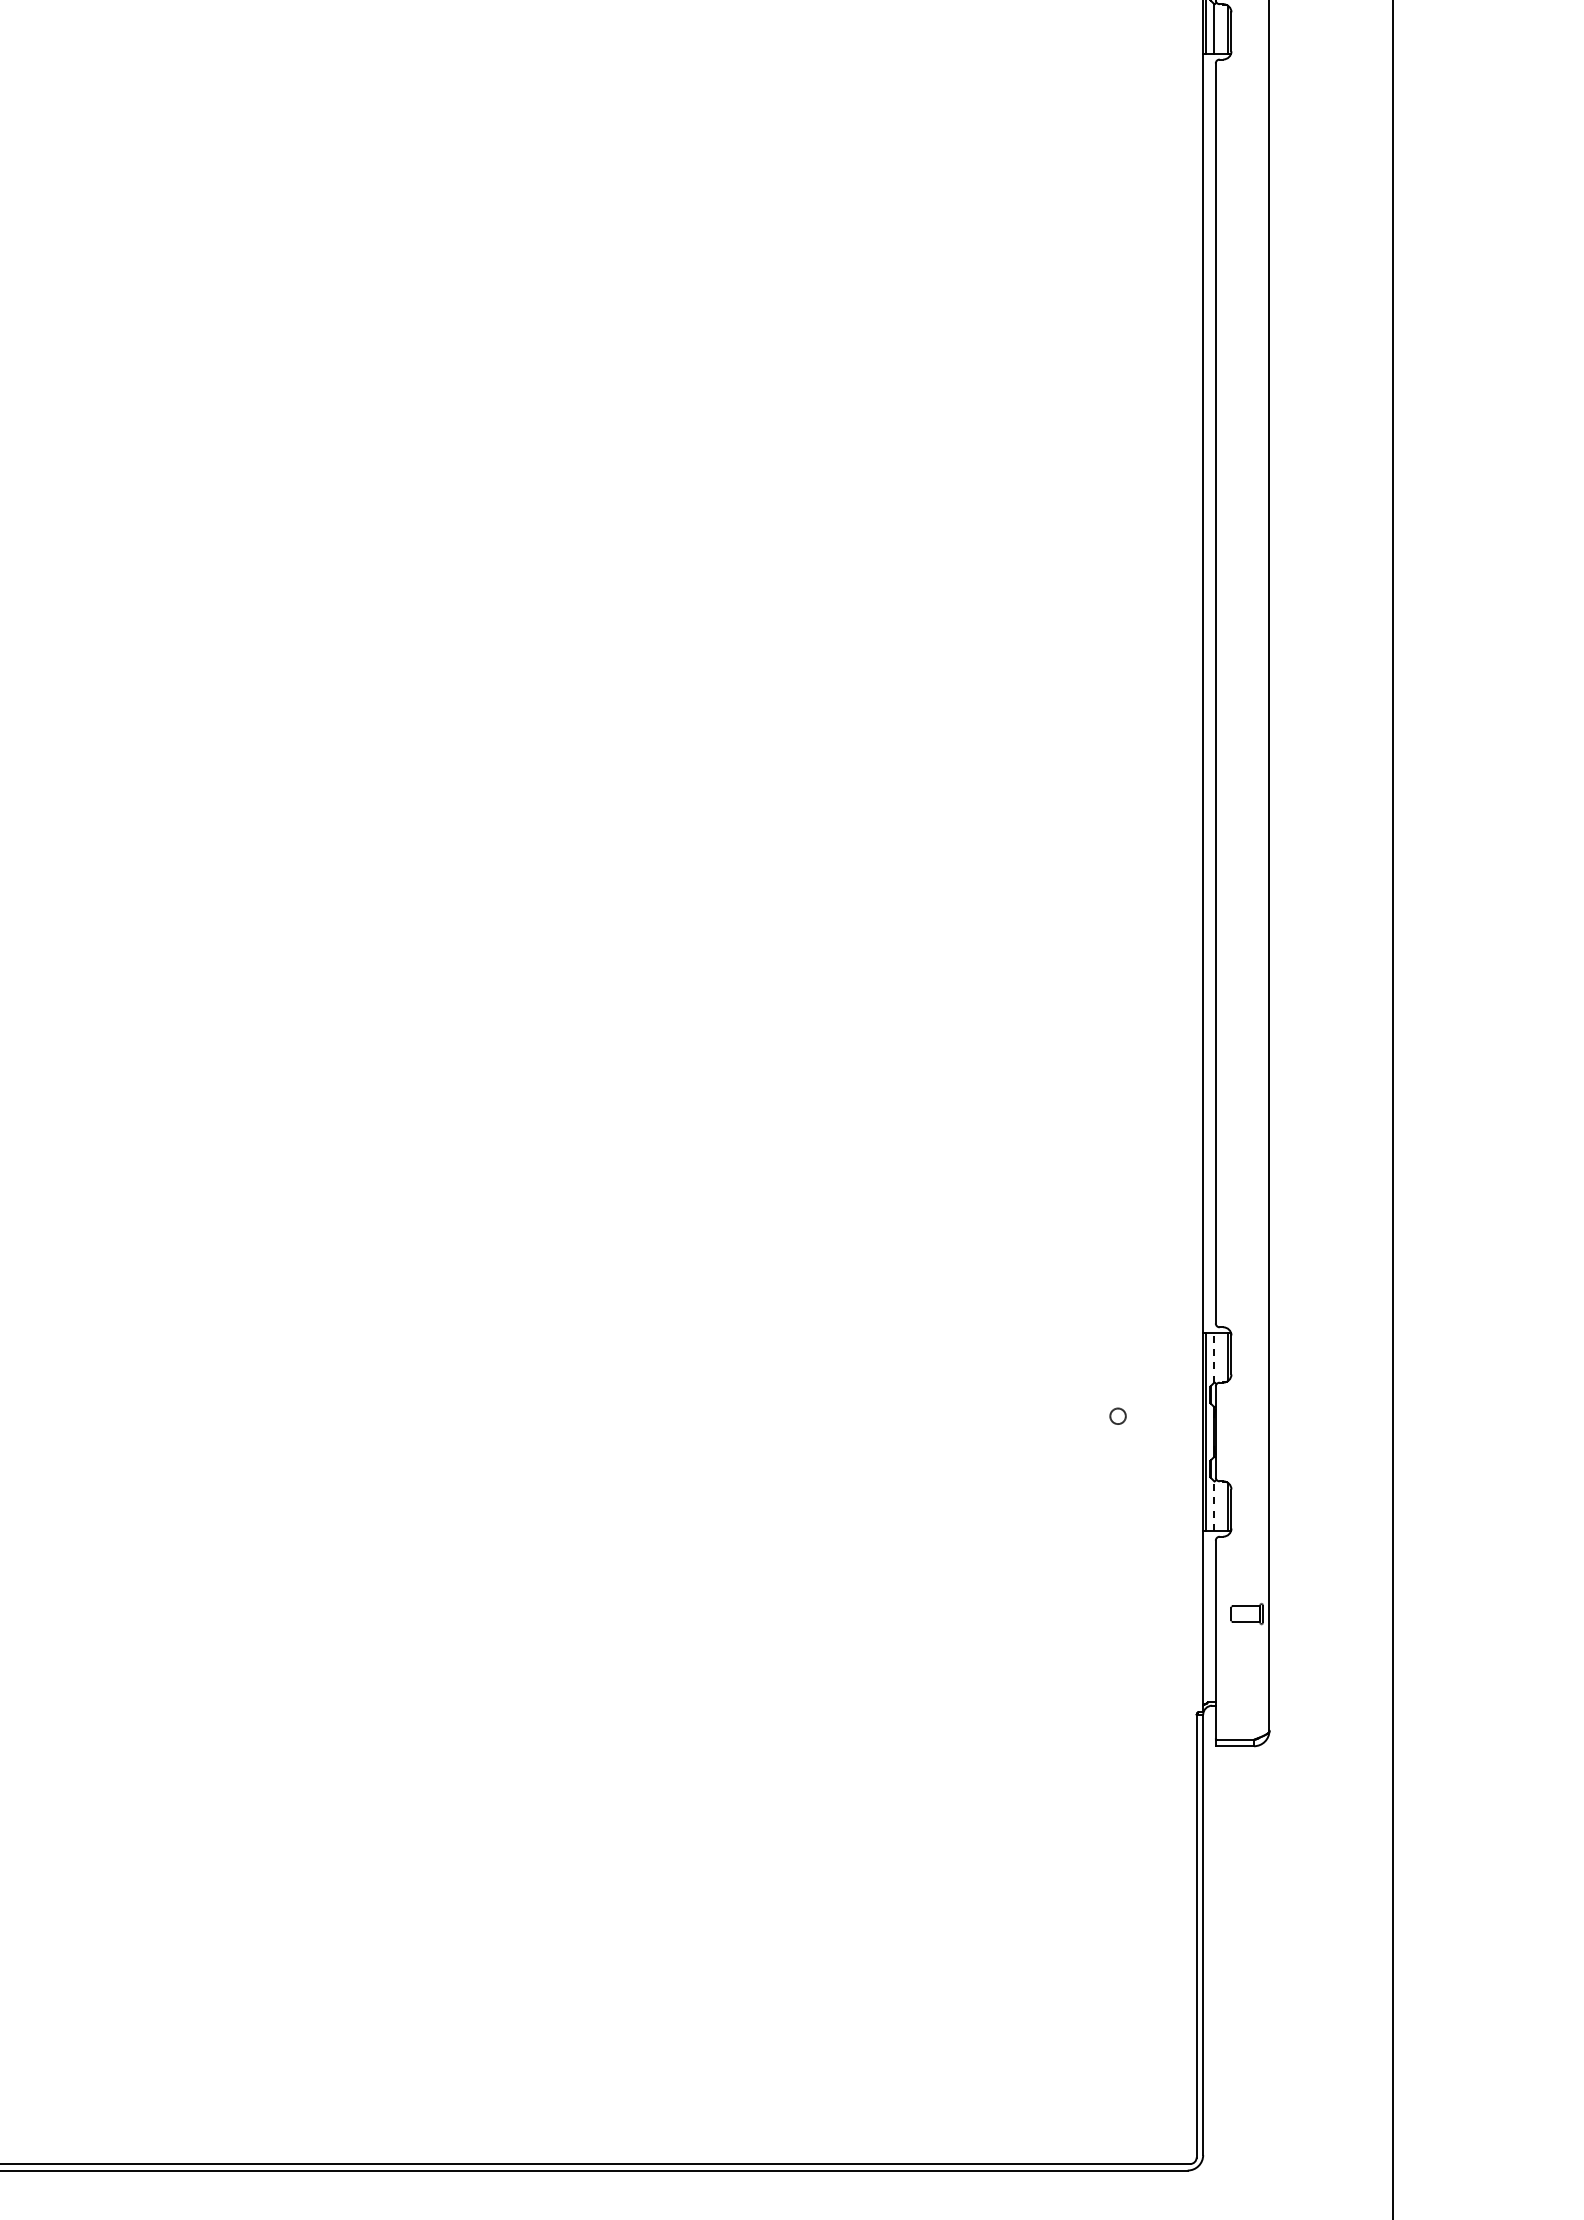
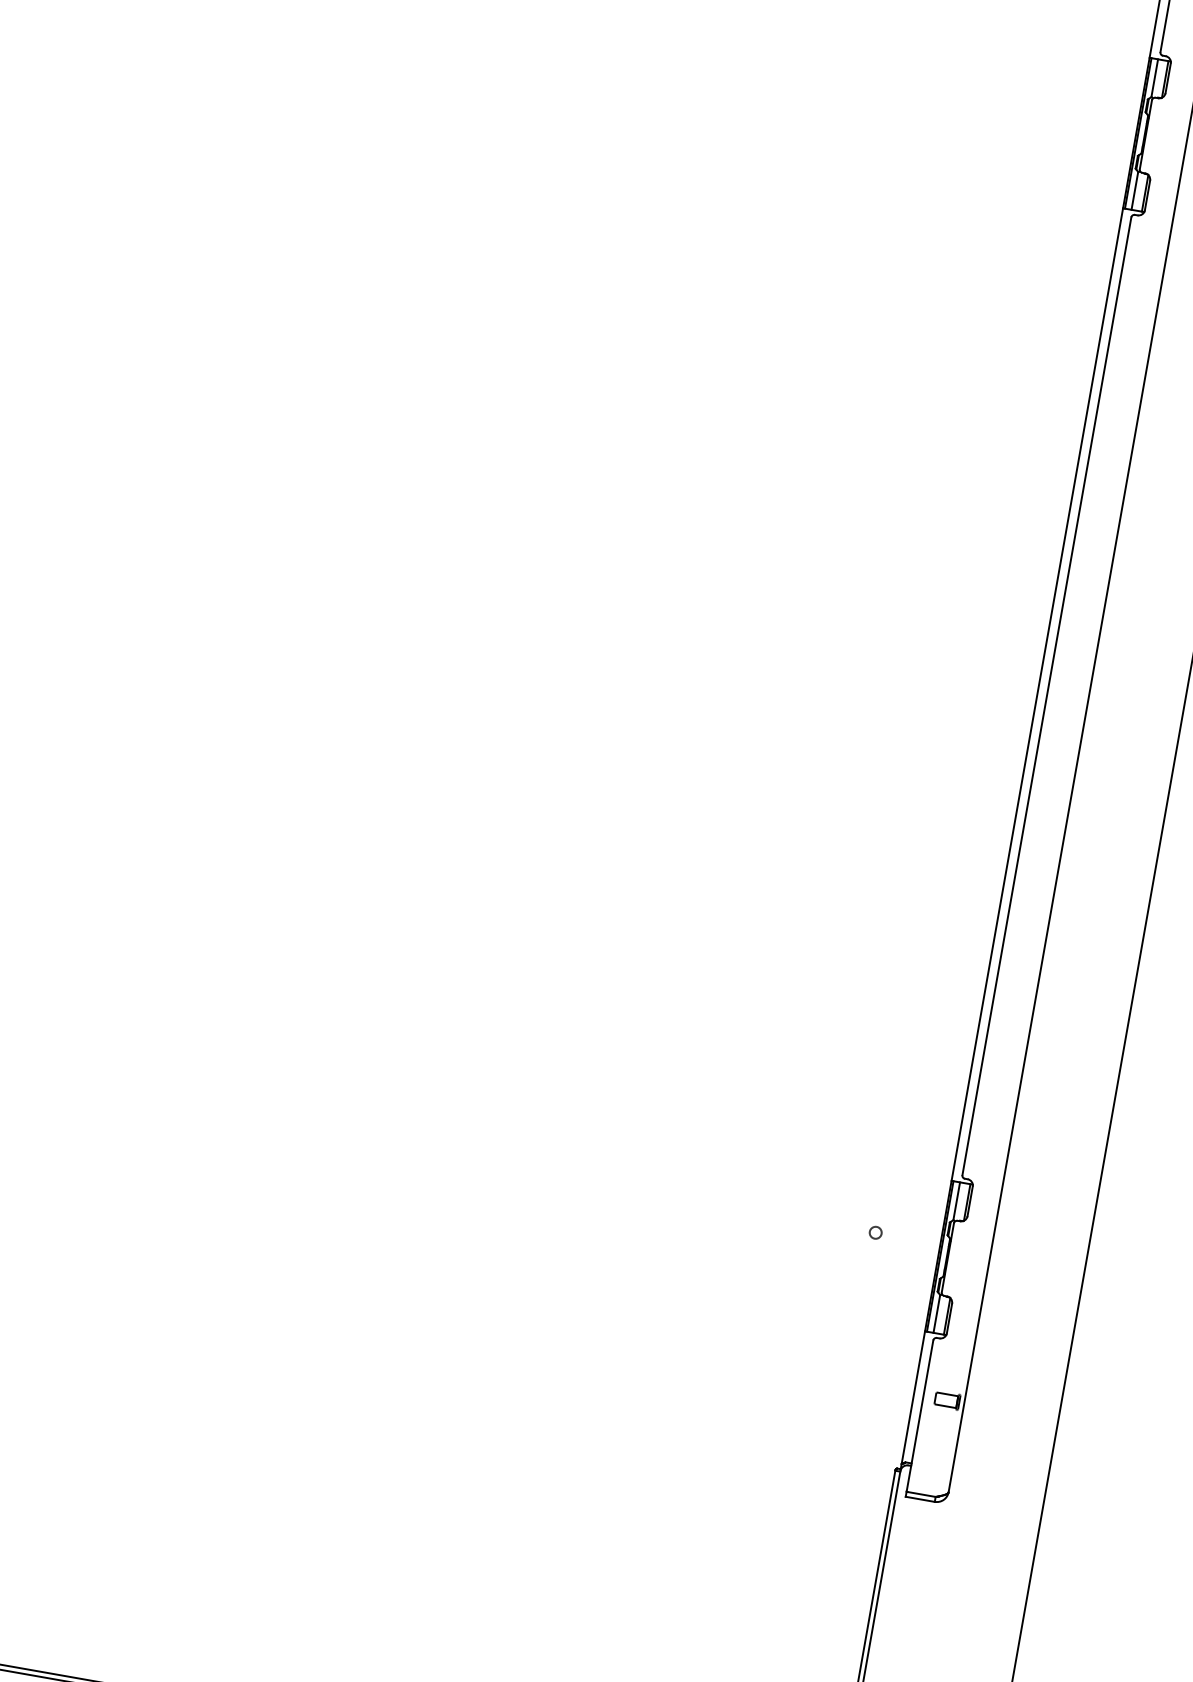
line: (1214, 1357) -> (956, 1201), dashed -> solid
line: (1214, 1506) -> (936, 1314), dashed -> solid

